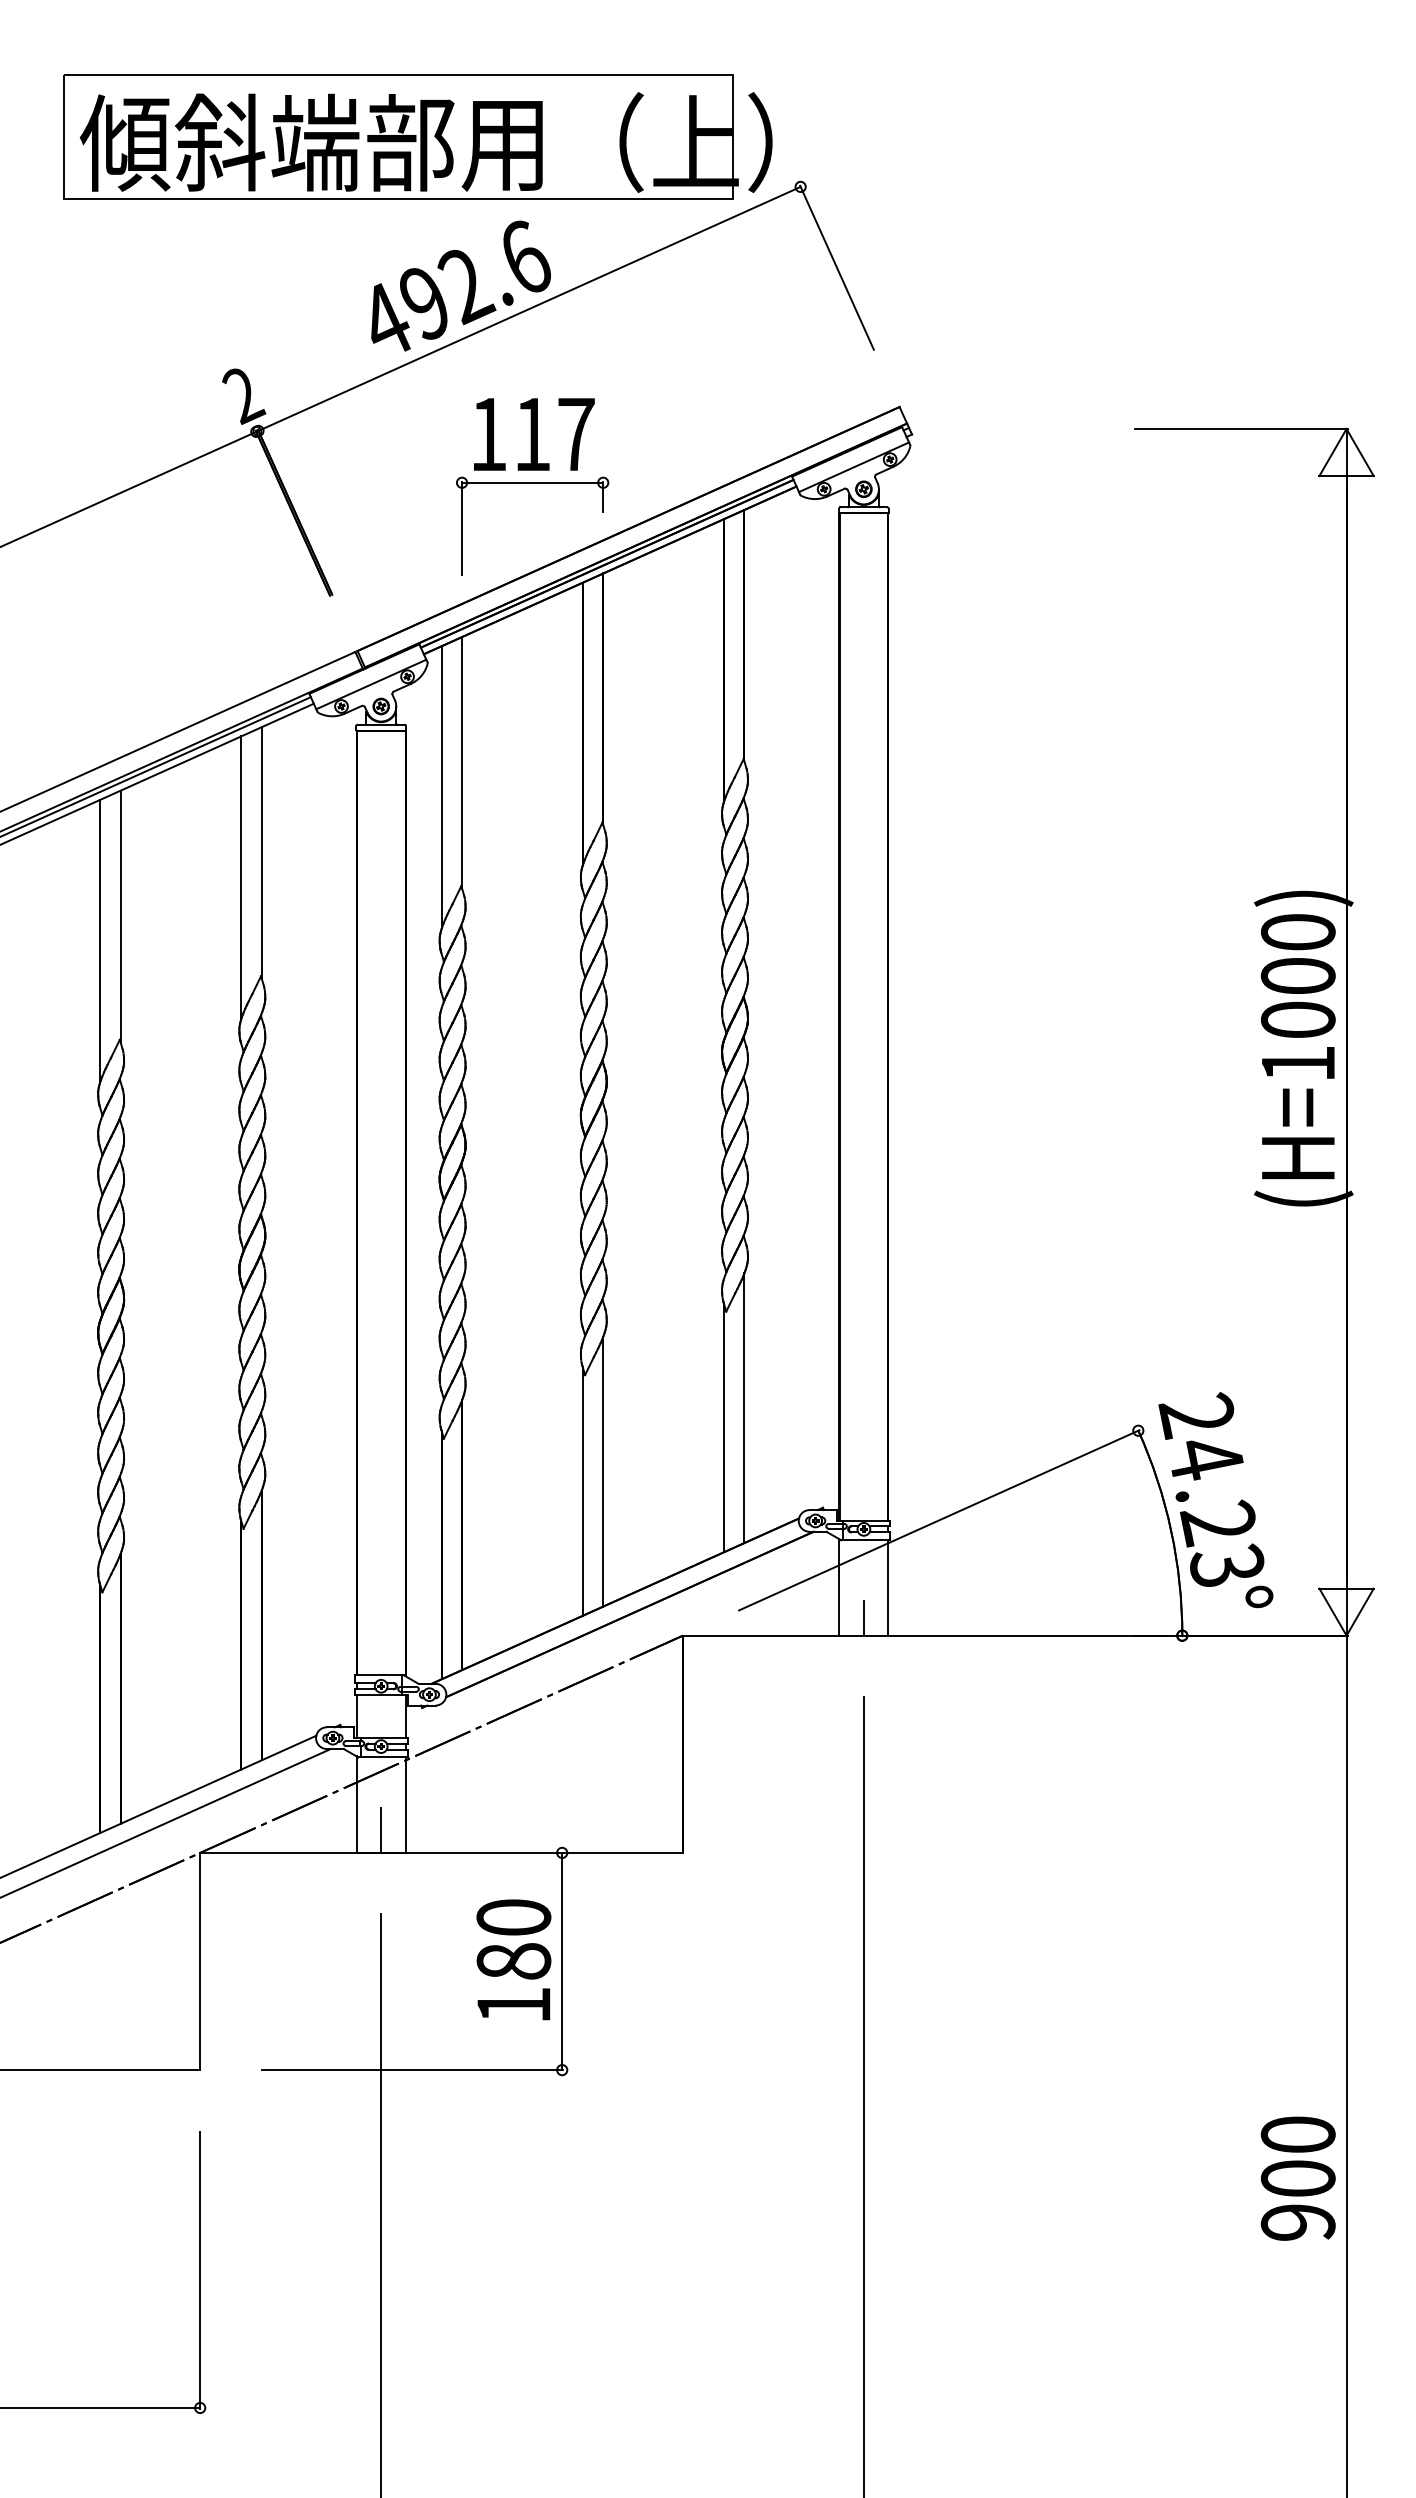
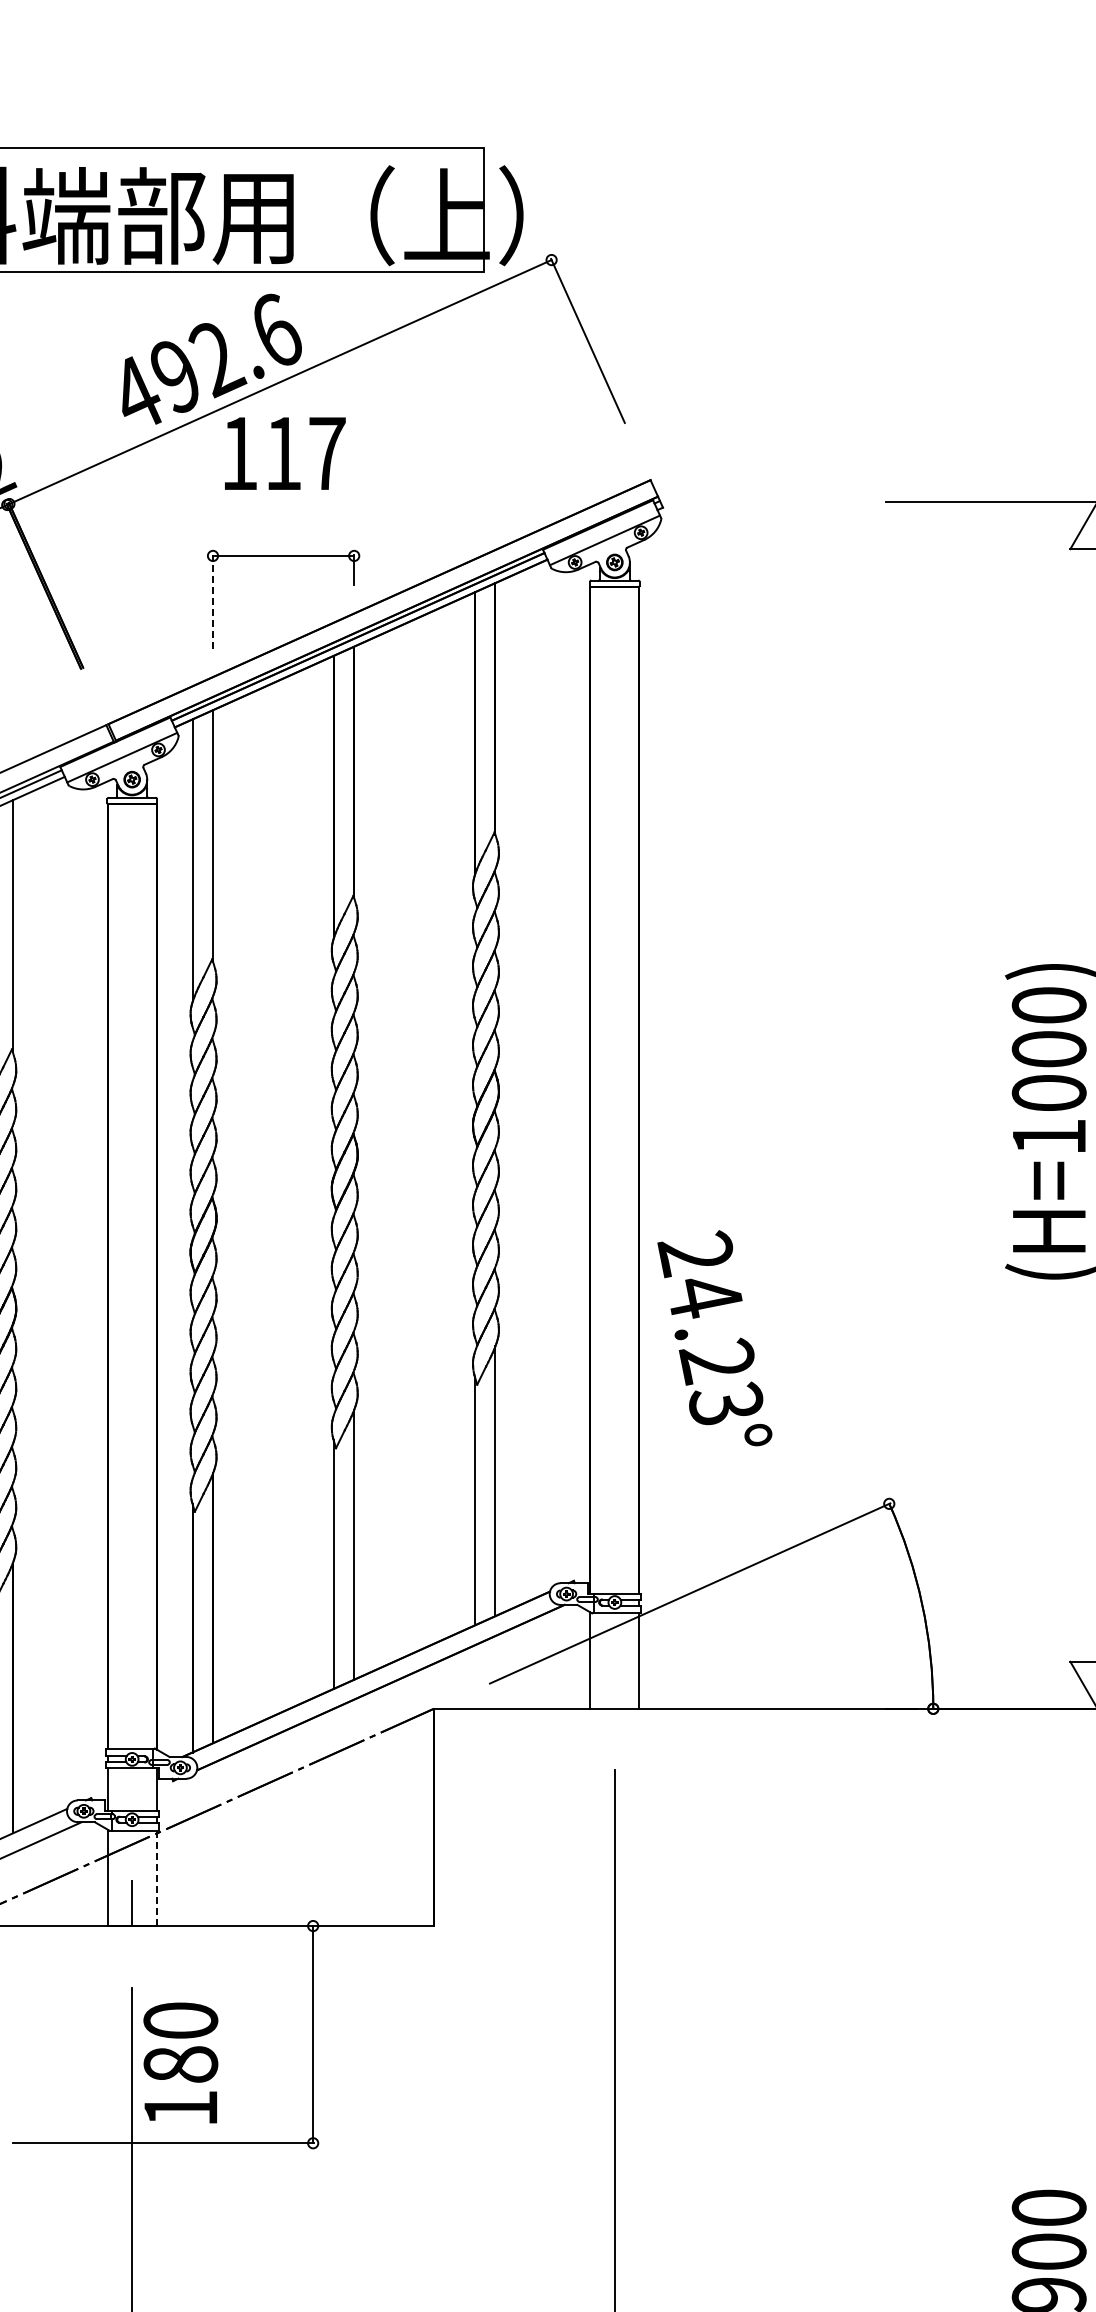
text: (534, 434) -> (285, 453), moved
line: (462, 528) -> (213, 601), solid -> dashed
text: (1215, 1500) -> (714, 1338), moved
line: (863, 1617) -> (614, 1690), removed
line: (405, 1805) -> (156, 1878), solid -> dashed
text: (513, 1959) -> (180, 2062), moved

